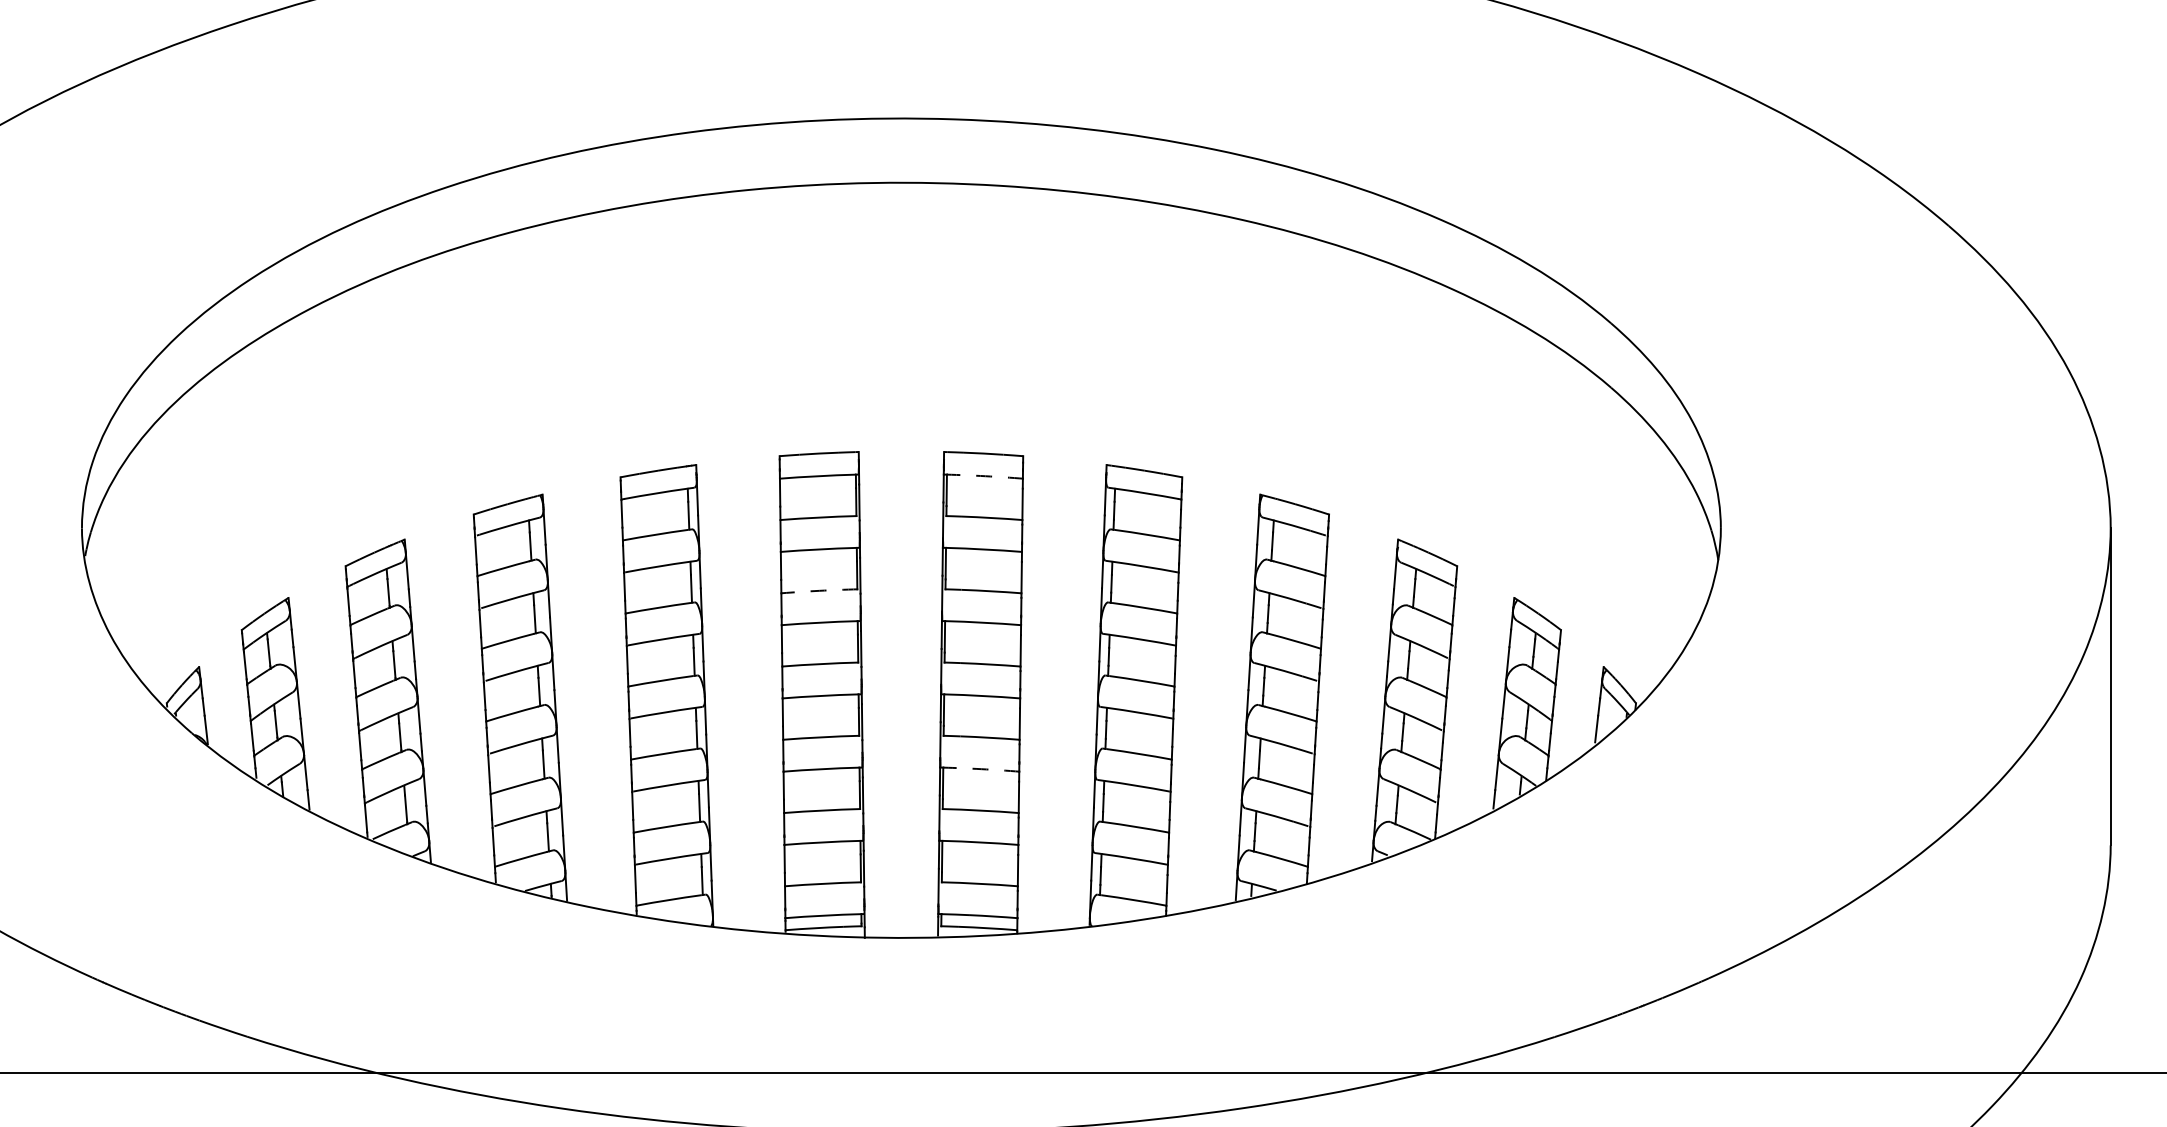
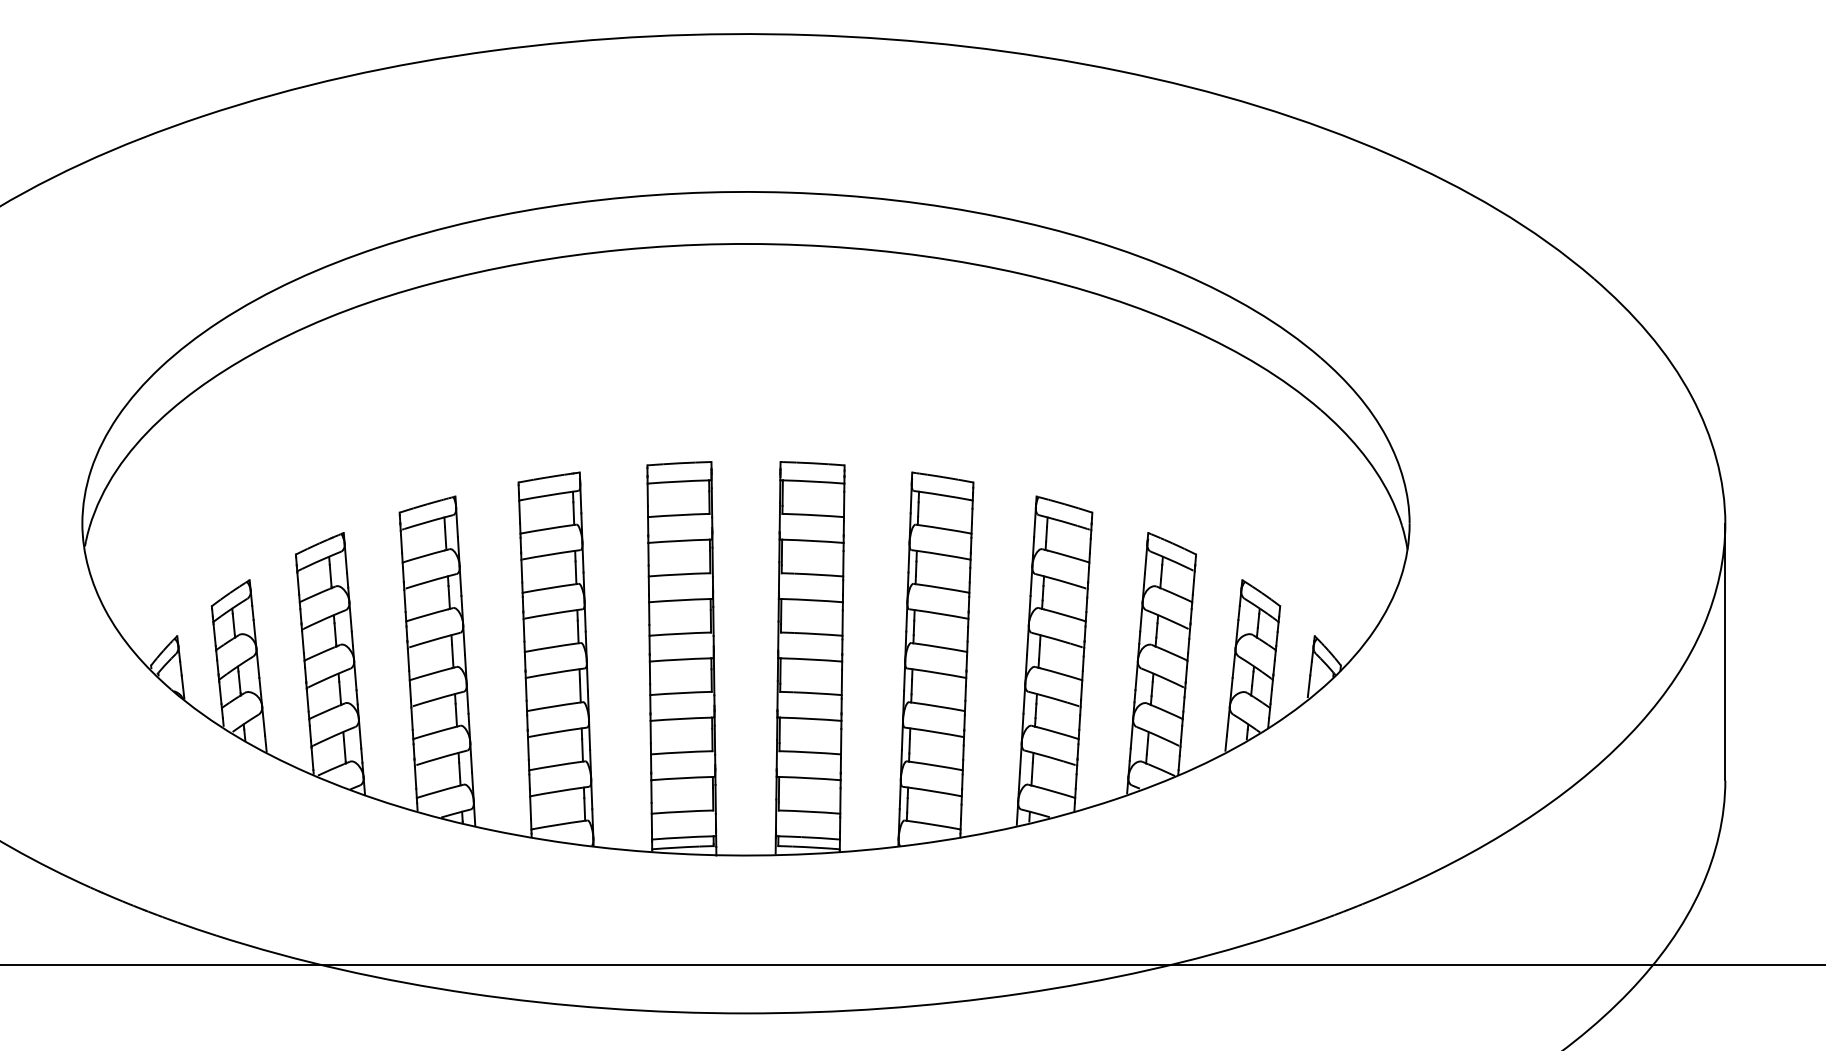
arc: (985, 476) -> (814, 481), dashed -> solid
arc: (819, 590) -> (679, 574), dashed -> solid
arc: (982, 768) -> (811, 718), dashed -> solid

